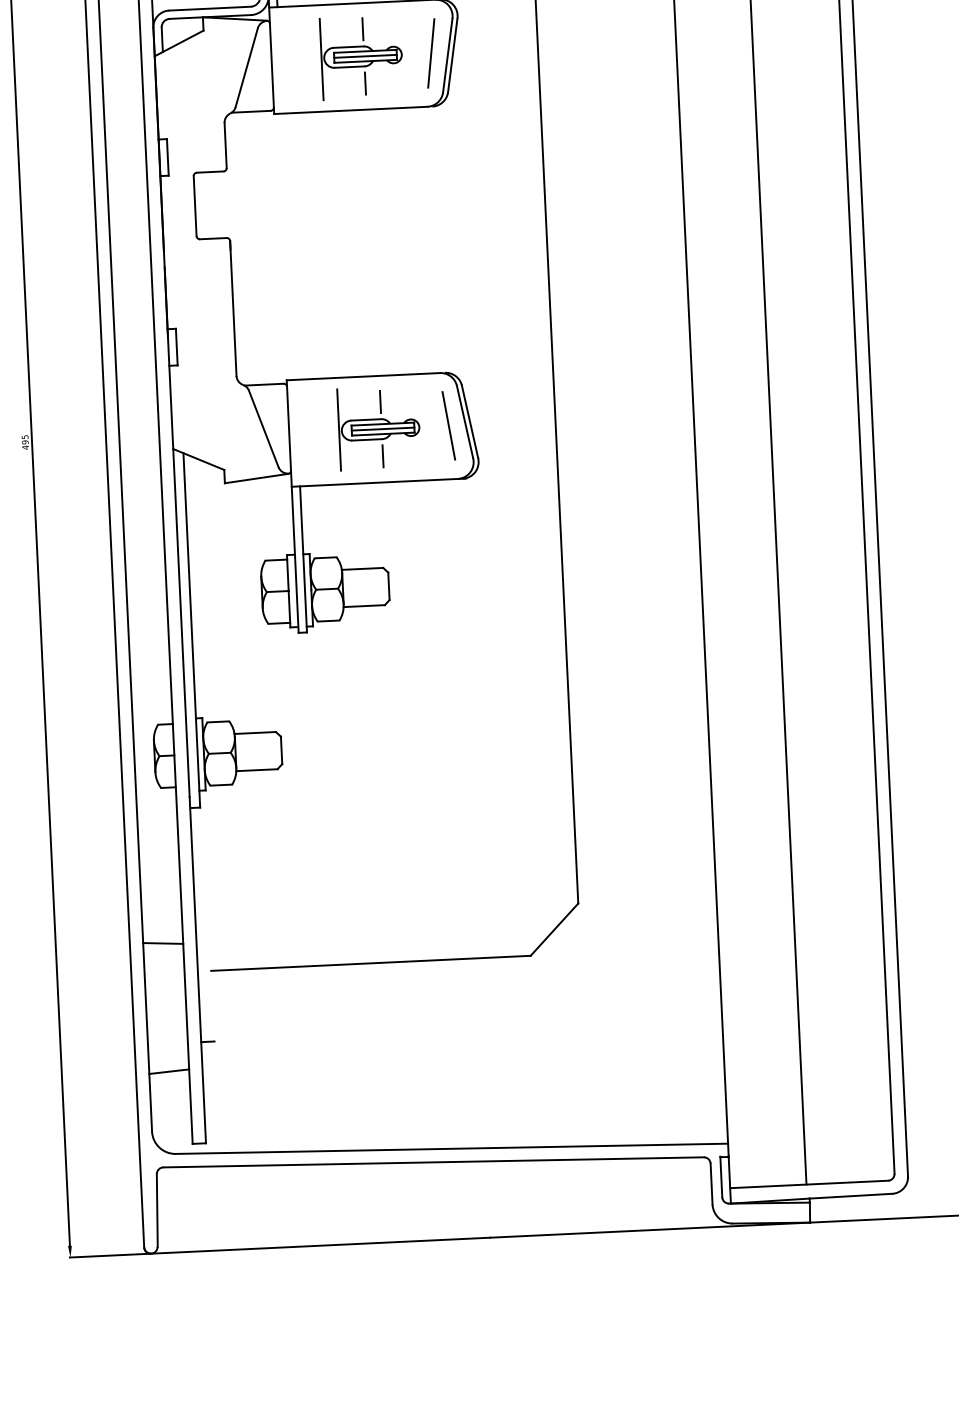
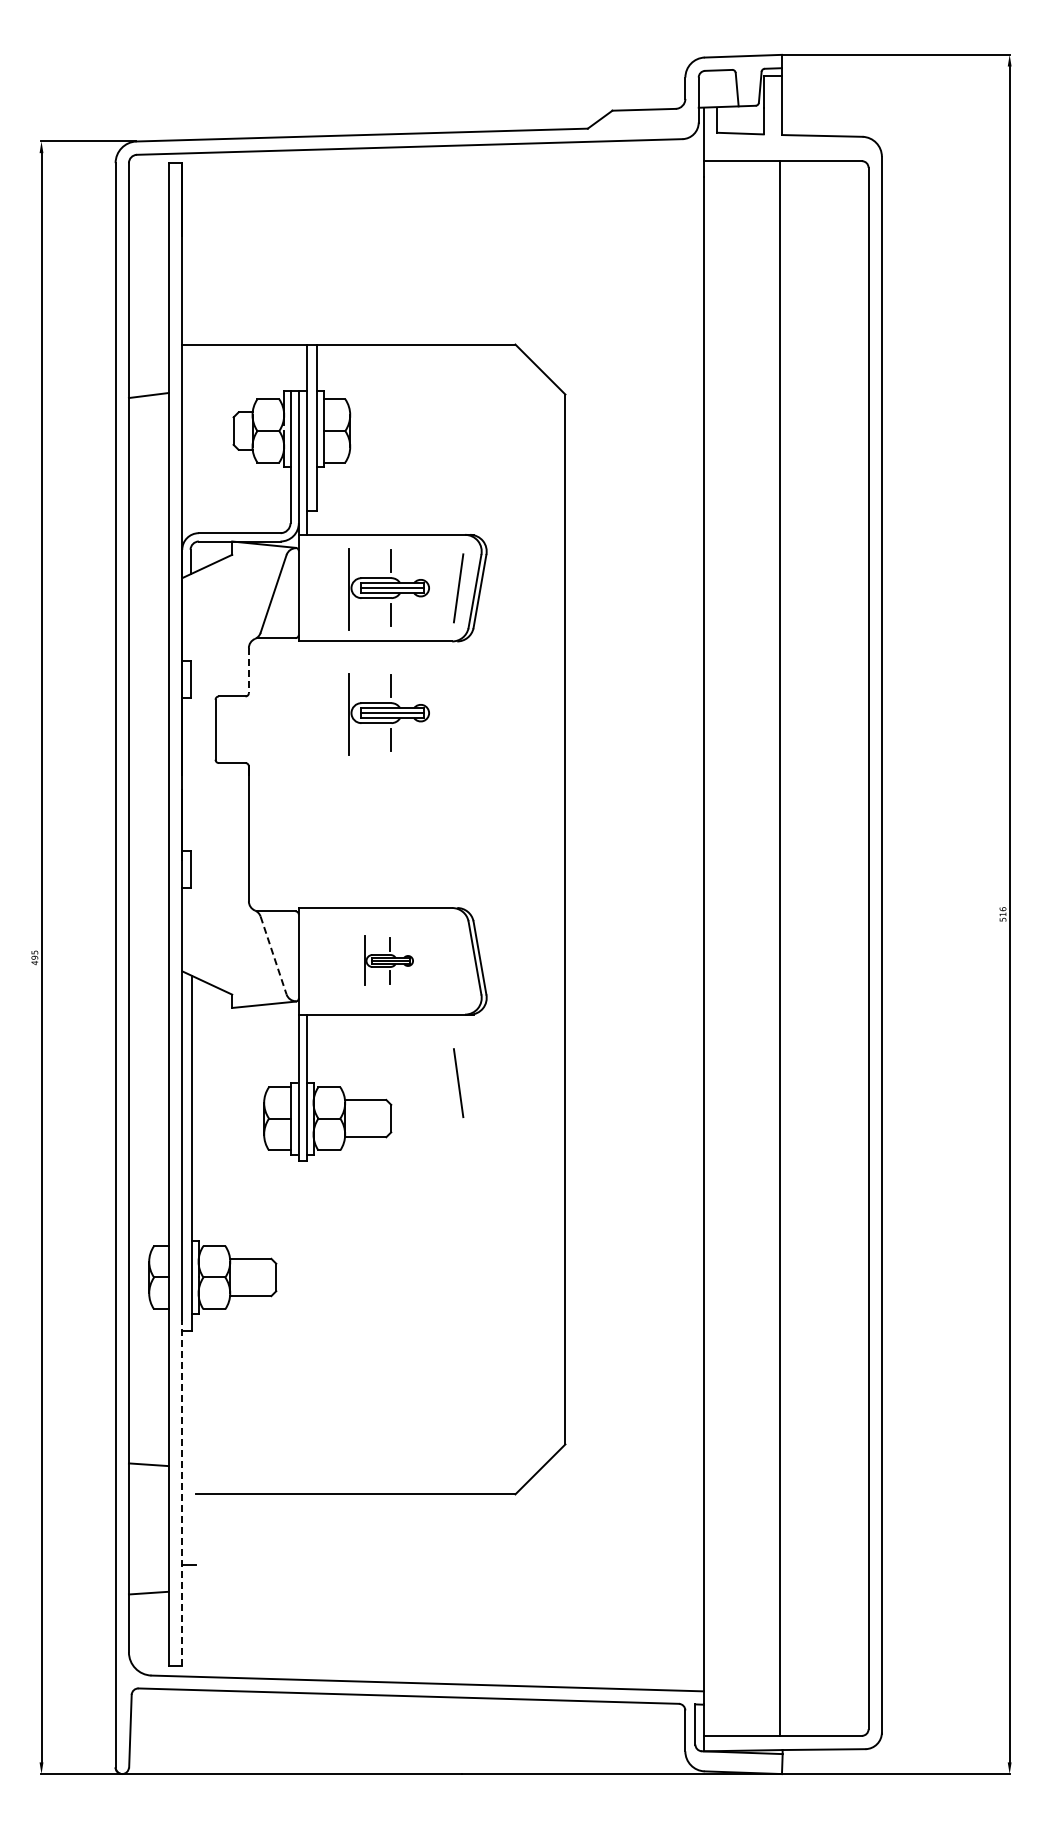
line: (225, 146) -> (248, 671), solid -> dashed
part: (367, 182) -> (388, 714), added
line: (448, 425) -> (458, 1082), moved
part: (378, 428) -> (388, 960), size x0.6
line: (263, 429) -> (273, 956), solid -> dashed
line: (198, 969) -> (182, 1492), solid -> dashed

